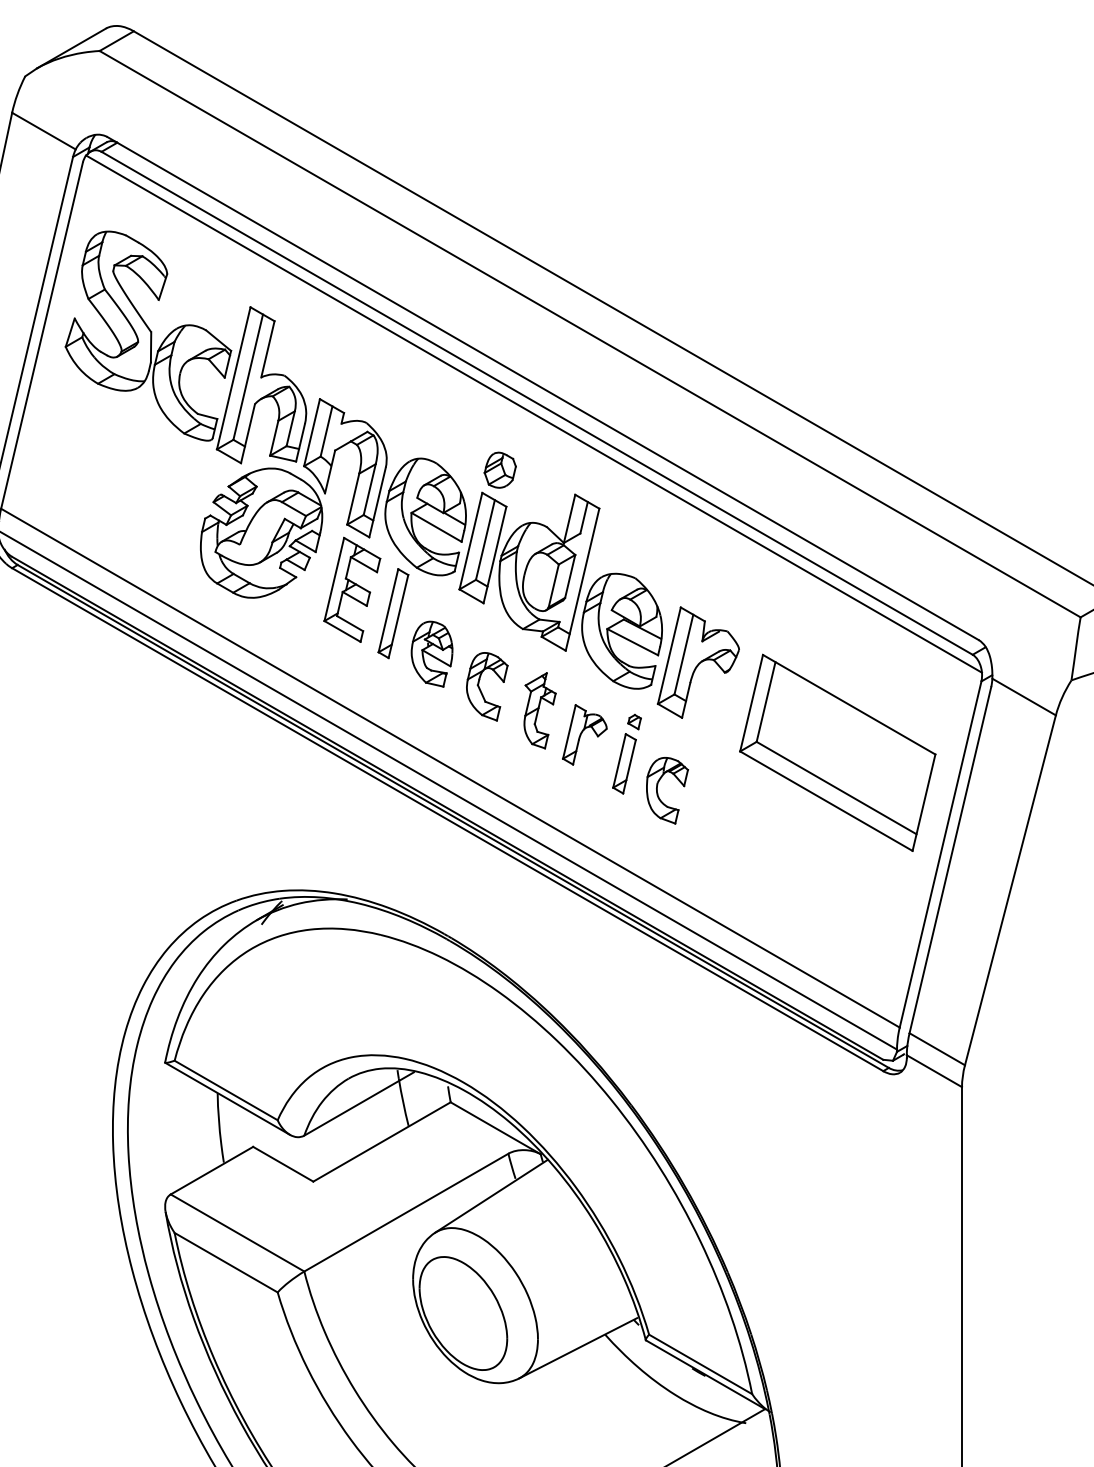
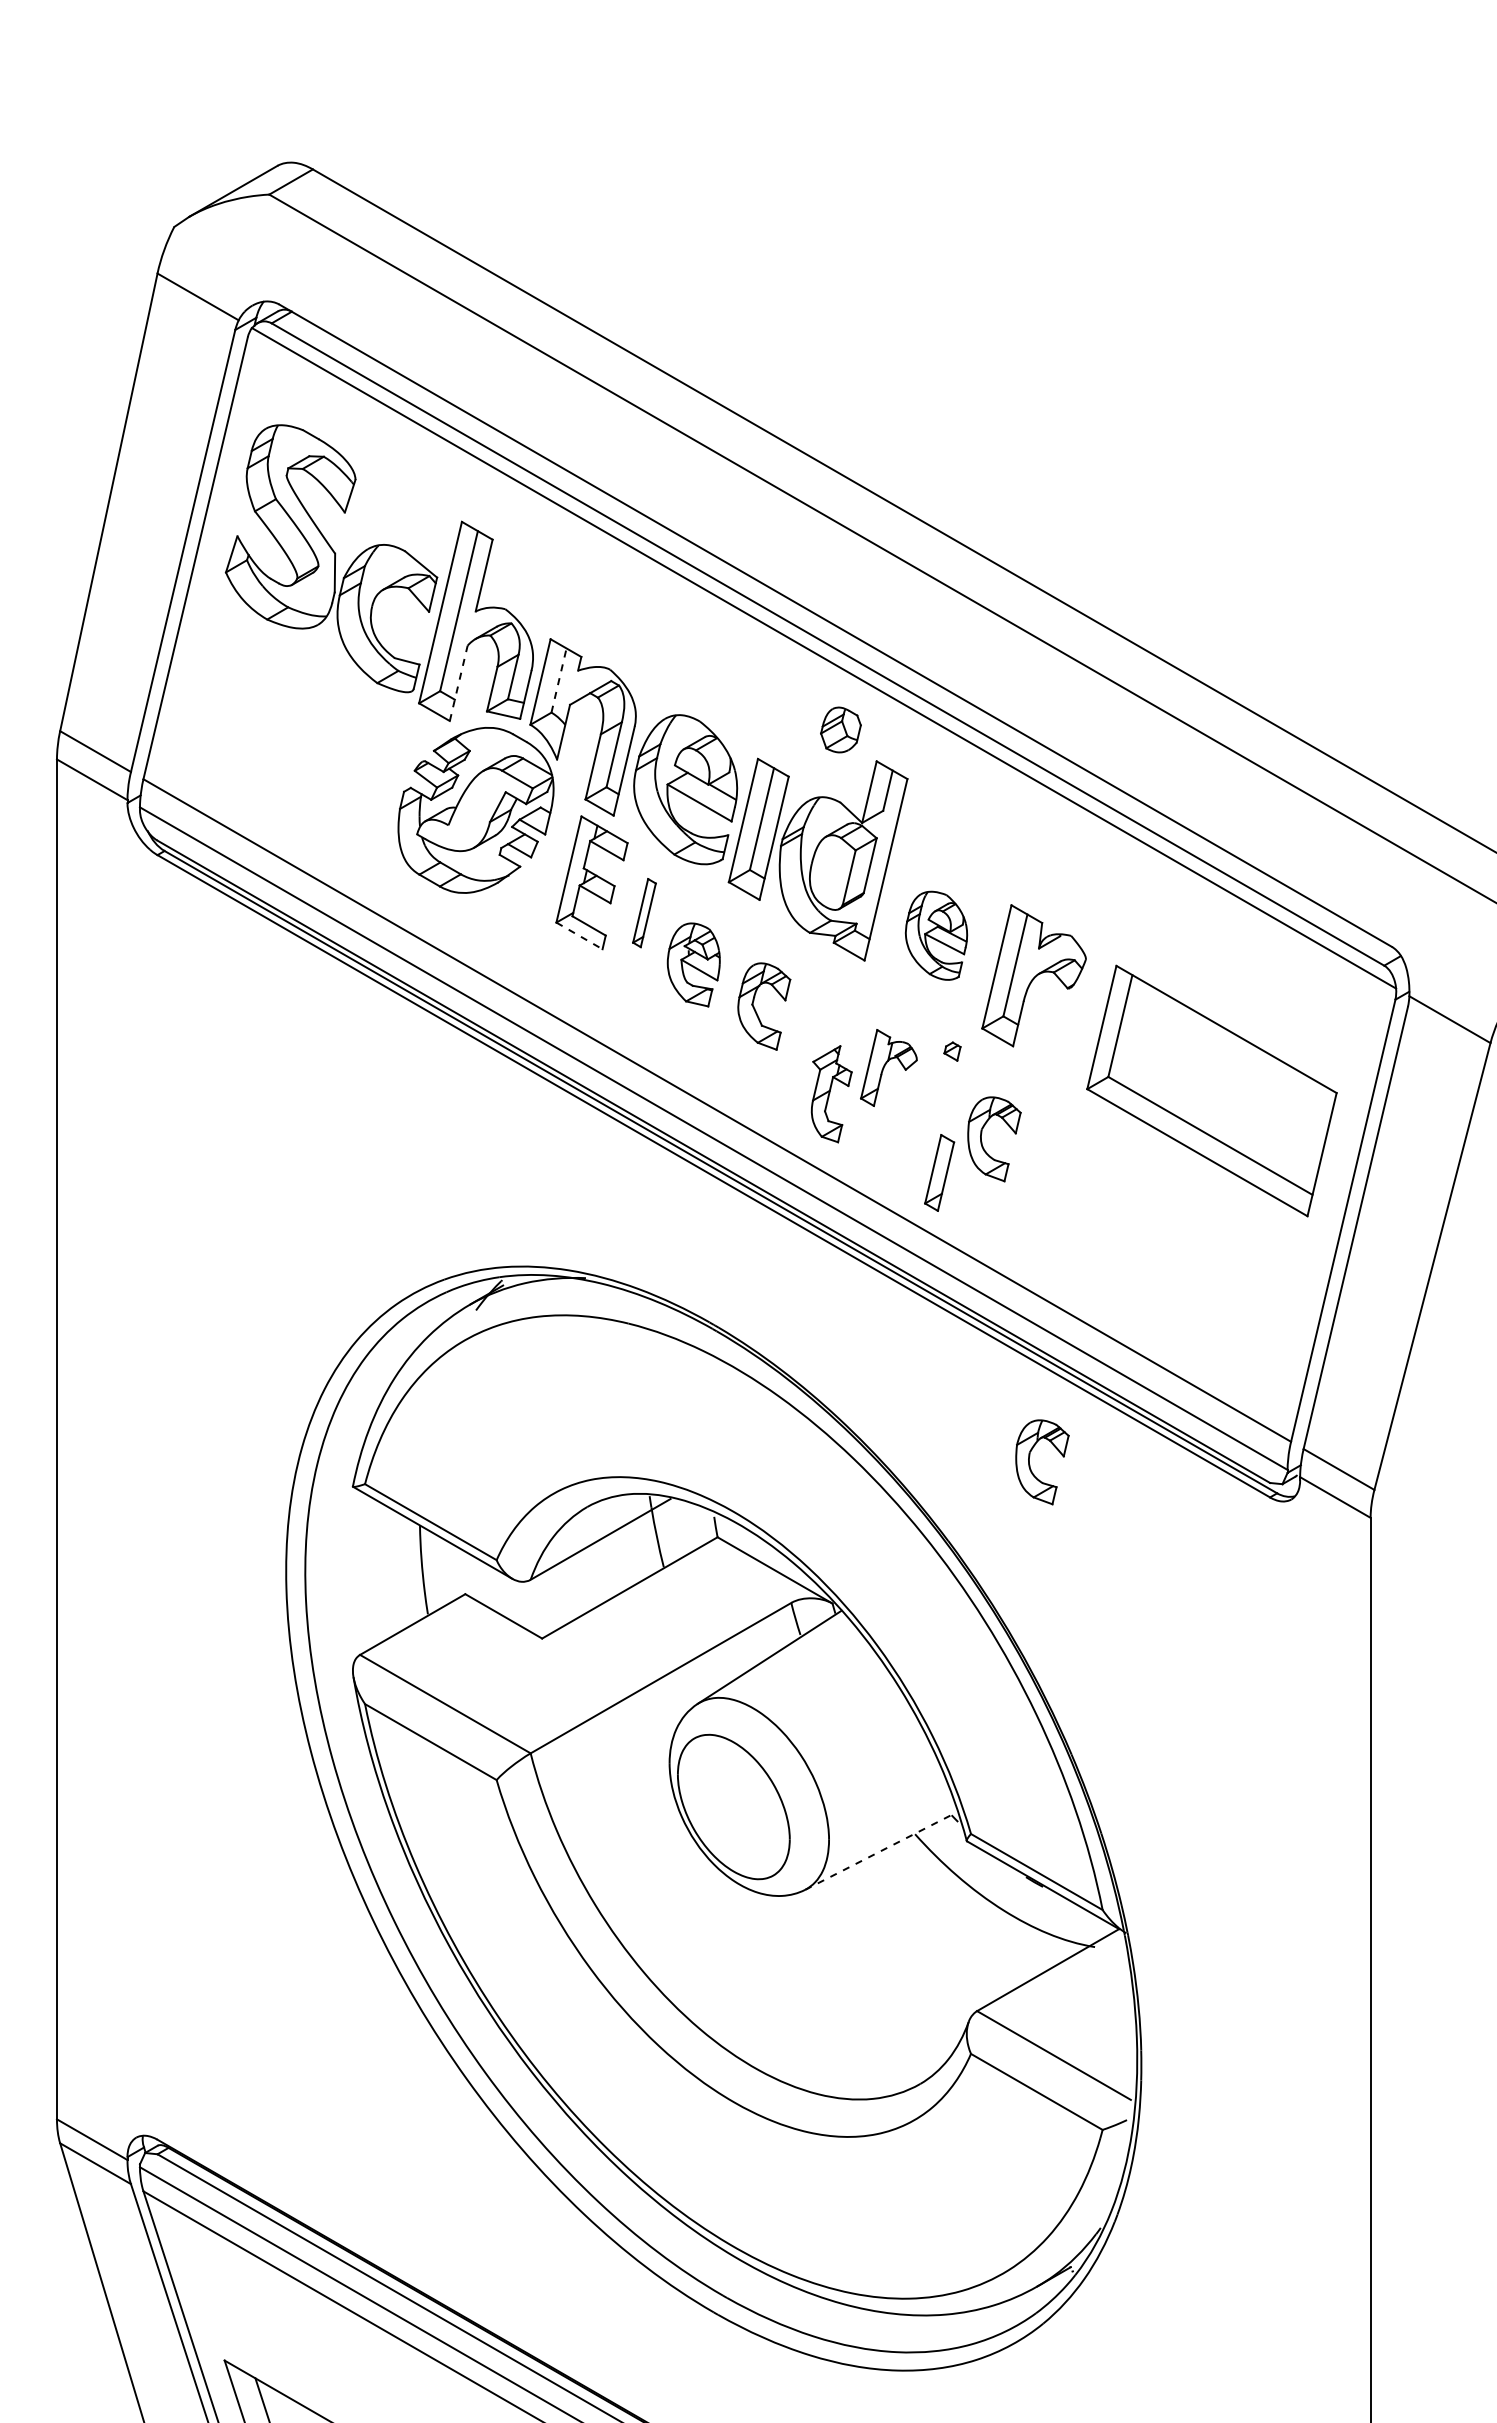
line: (326, 431) -> (559, 680), solid -> dashed
line: (247, 433) -> (458, 683), solid -> dashed
part: (499, 469) -> (840, 729), moved
part: (393, 613) -> (644, 912), size x0.6
line: (342, 631) -> (579, 935), solid -> dashed
part: (622, 631) -> (936, 935), size x0.6
part: (539, 711) -> (831, 1094), moved
part: (624, 763) -> (939, 1172), moved
part: (695, 1045) -> (1030, 1464), added
line: (578, 1348) -> (880, 1851), solid -> dashed

